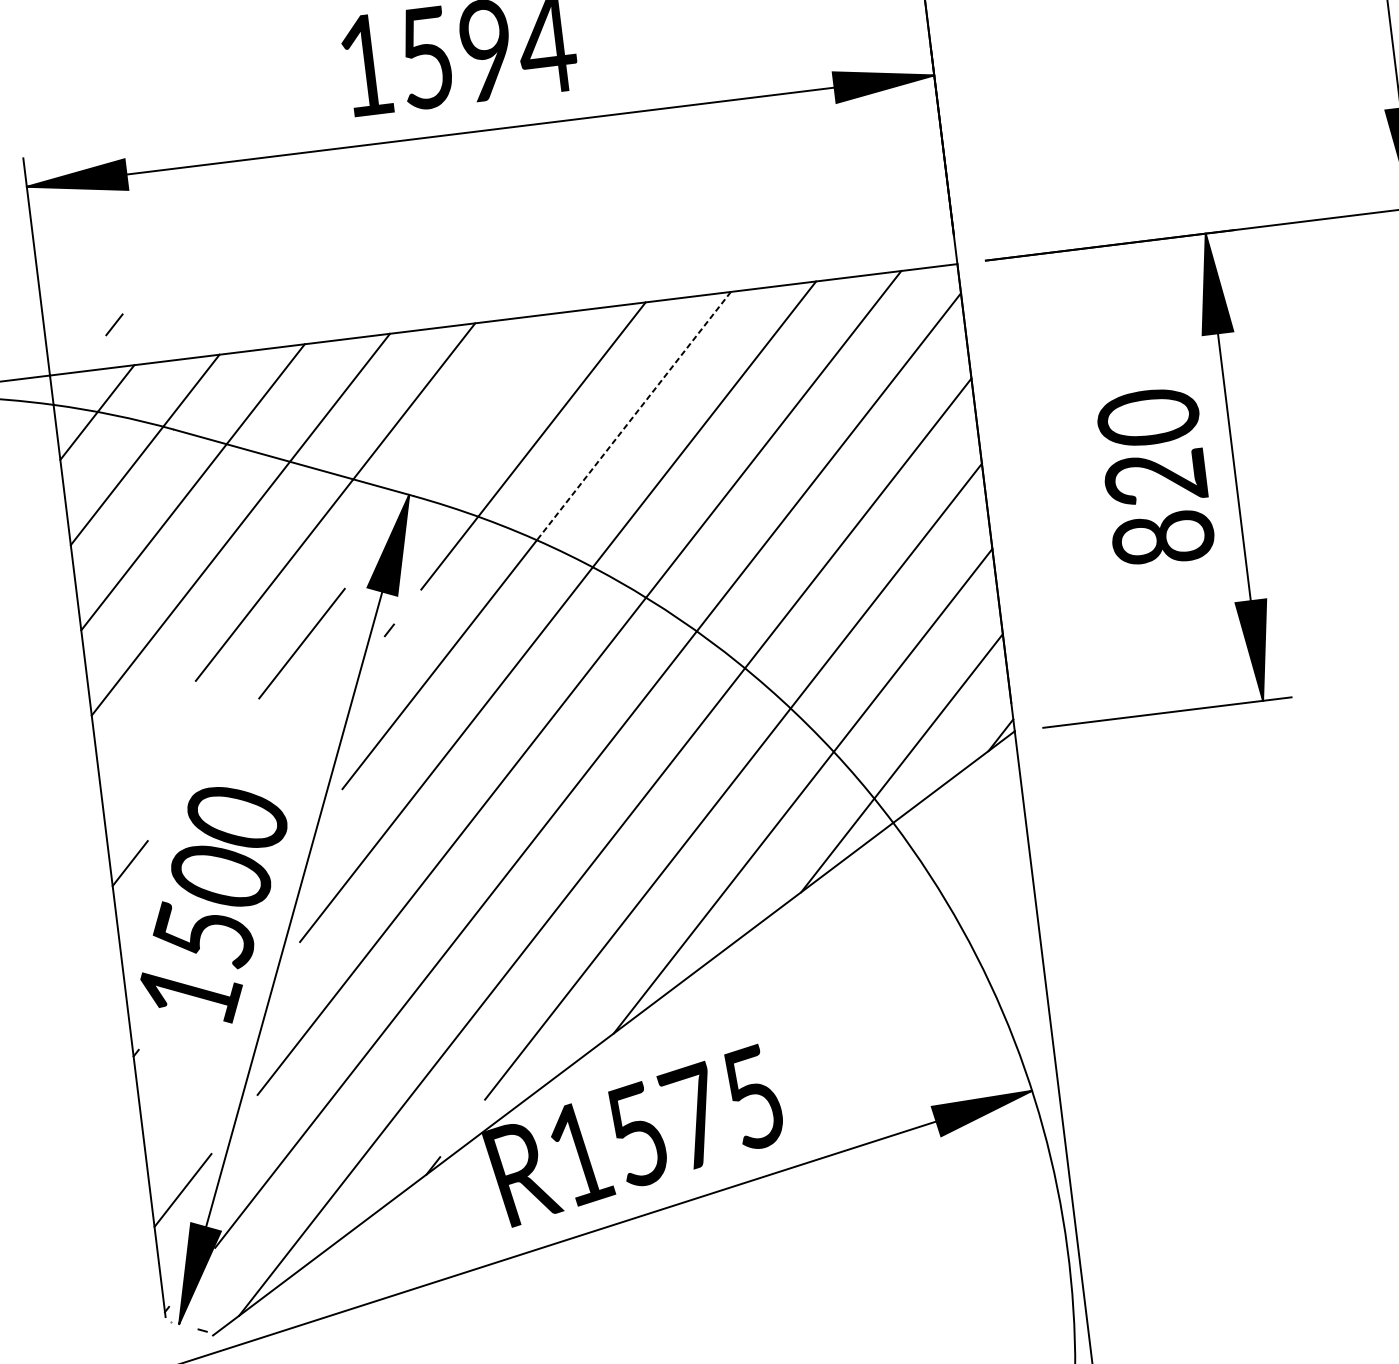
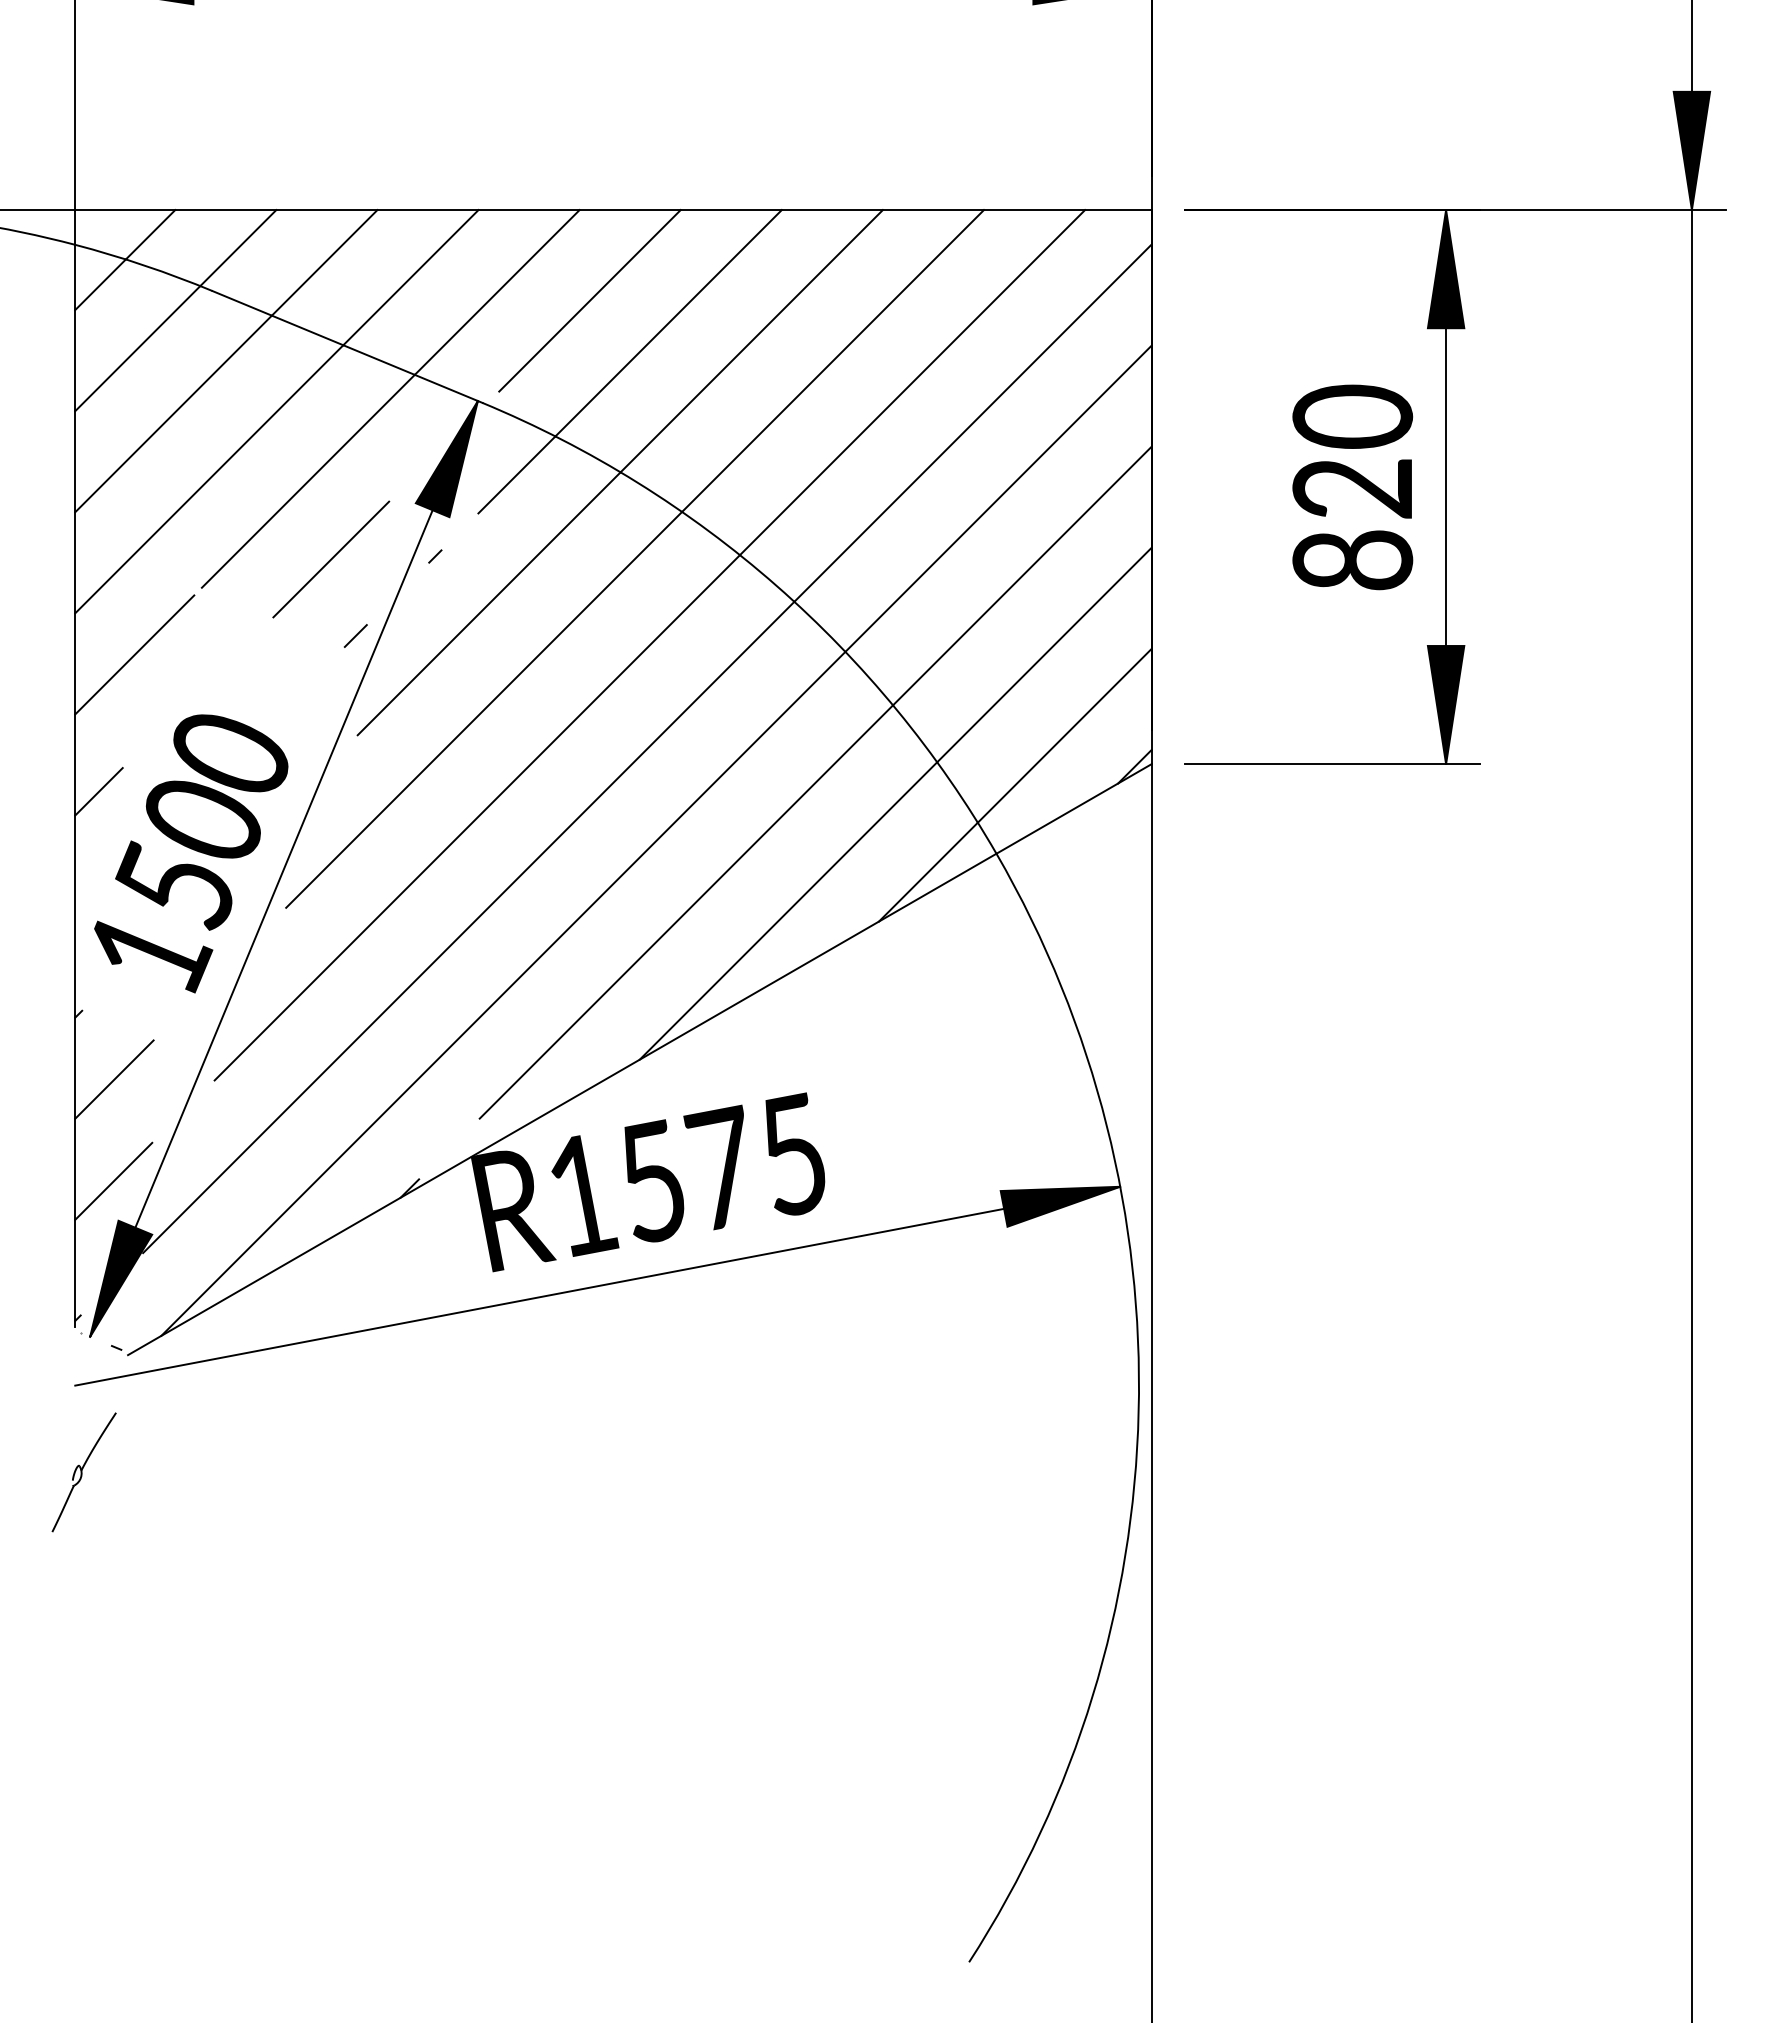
line: (114, 324) -> (355, 635), moved
line: (492, 398) -> (589, 300), added
line: (633, 416) -> (751, 341), dashed -> solid
line: (145, 744) -> (134, 654), added
line: (173, 1104) -> (114, 1079), added

